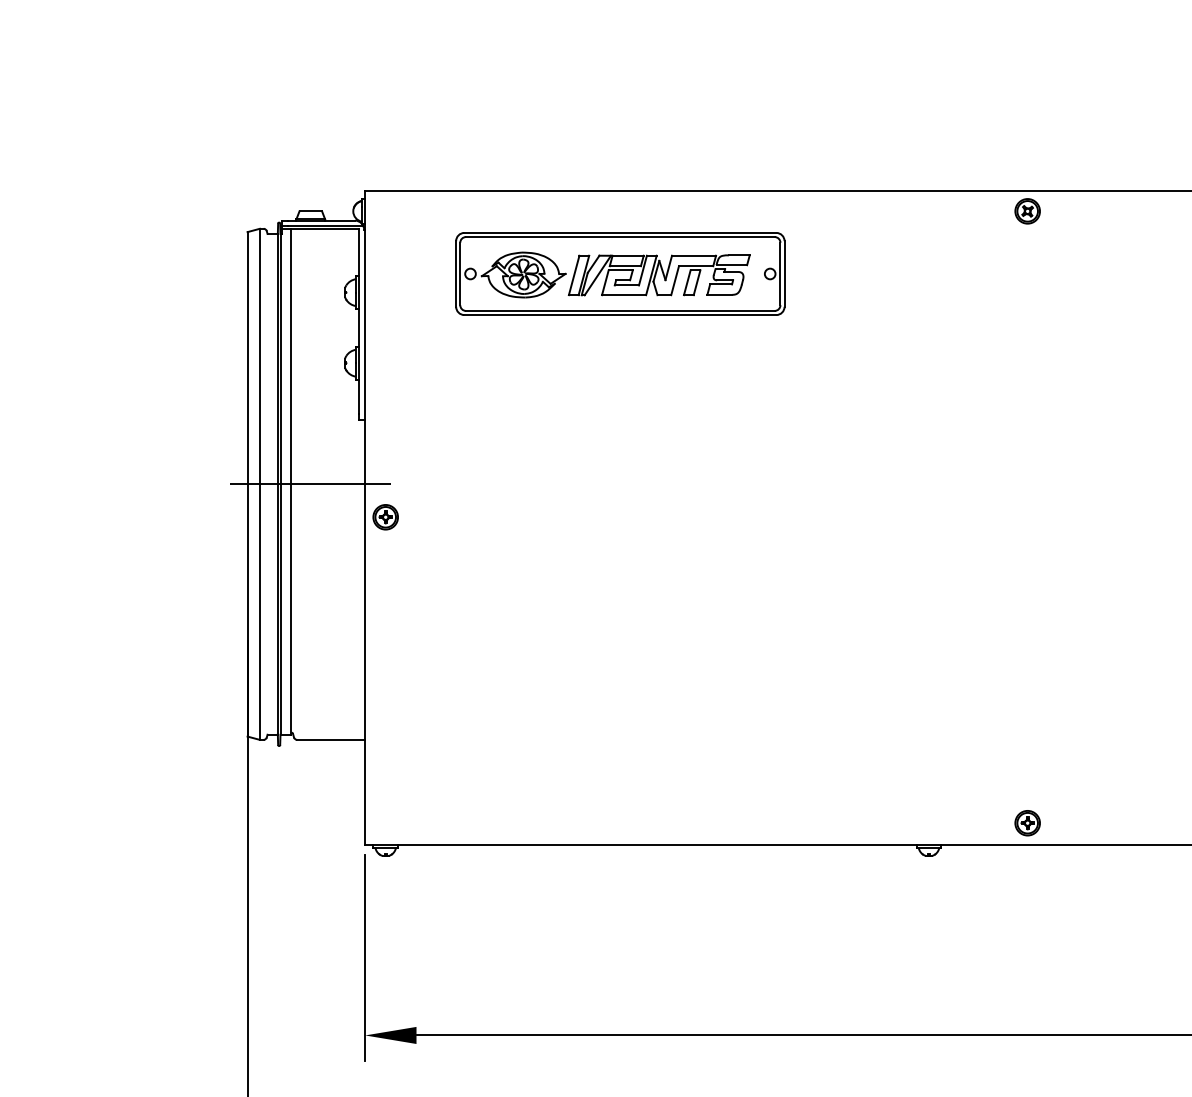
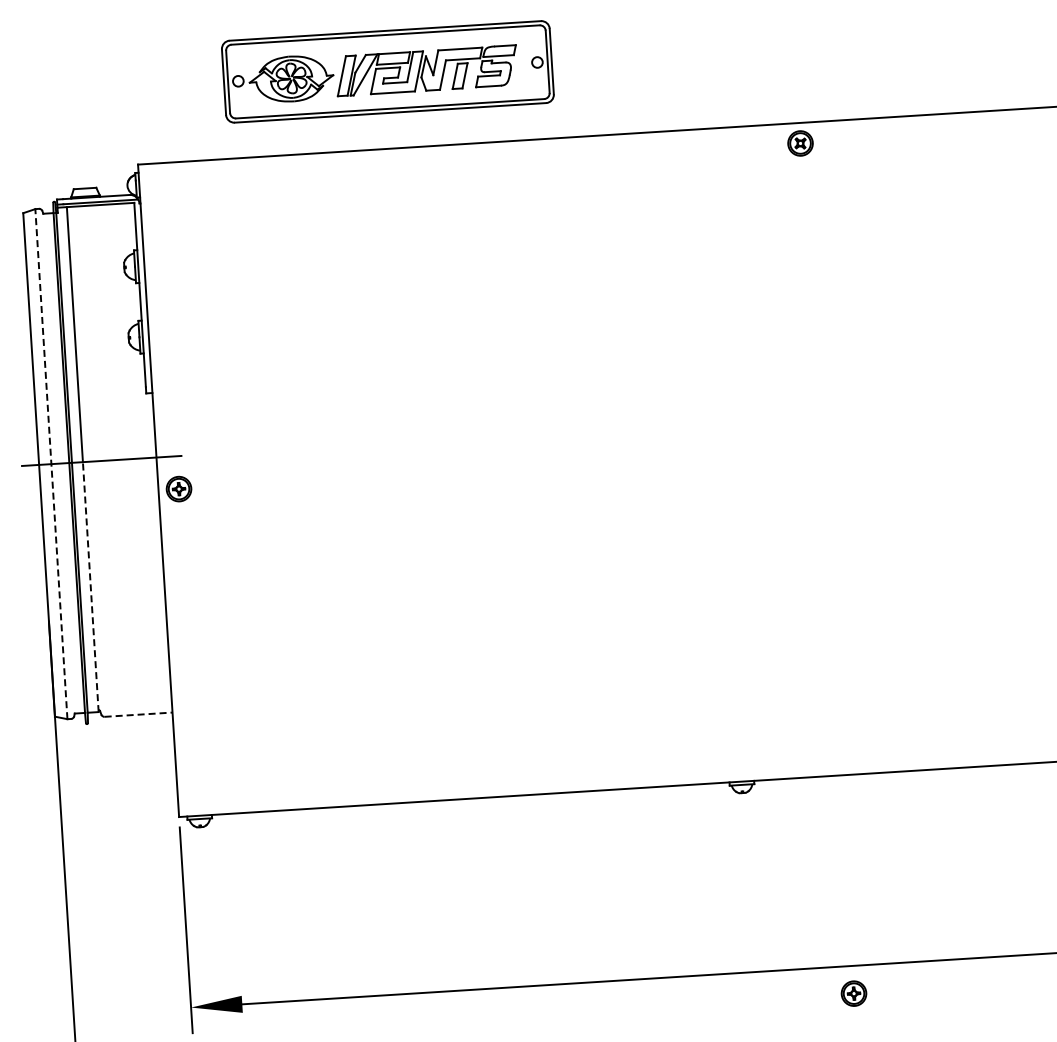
part: (620, 273) -> (388, 71), moved
line: (259, 484) -> (51, 464), solid -> dashed
line: (291, 609) -> (90, 587), solid -> dashed
line: (331, 739) -> (138, 714), solid -> dashed
part: (1027, 823) -> (853, 993), moved

